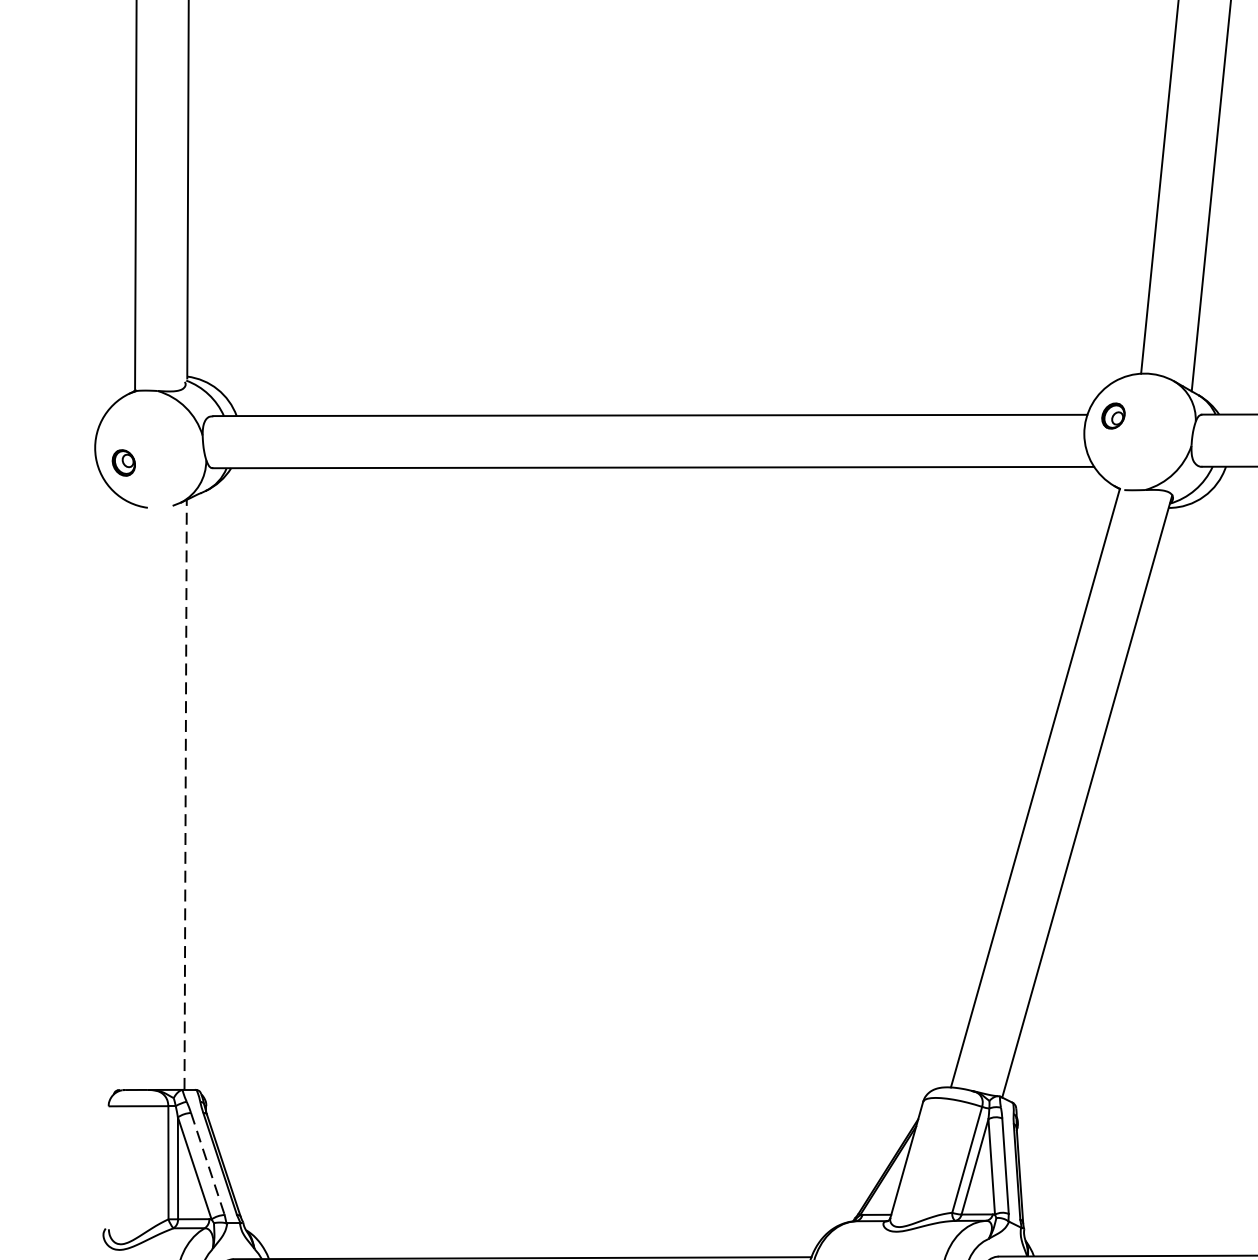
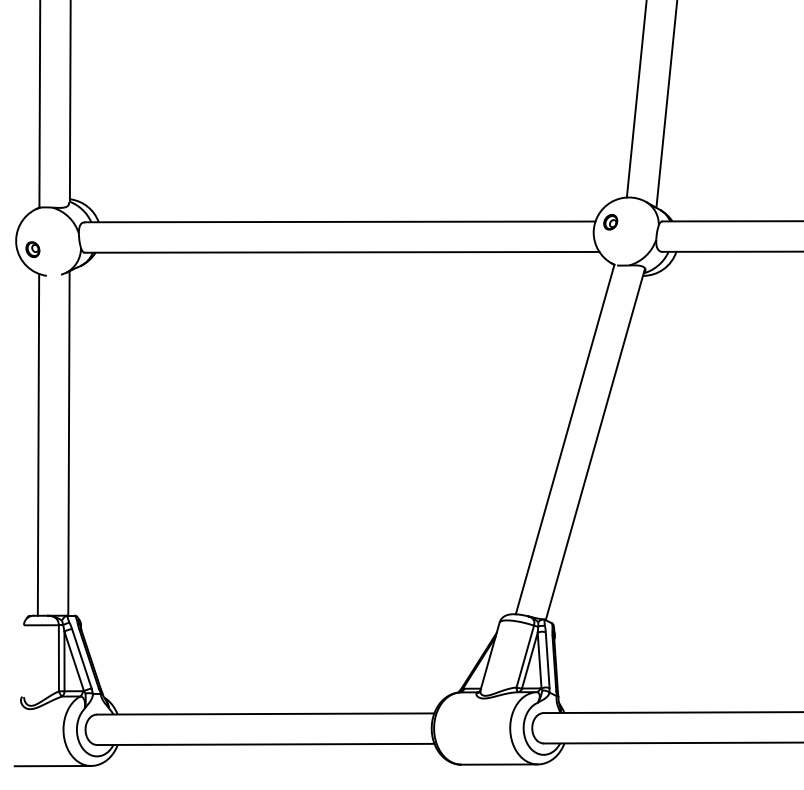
line: (184, 793) -> (68, 442), dashed -> solid
line: (133, 796) -> (38, 444), added
line: (208, 1164) -> (82, 659), dashed -> solid

